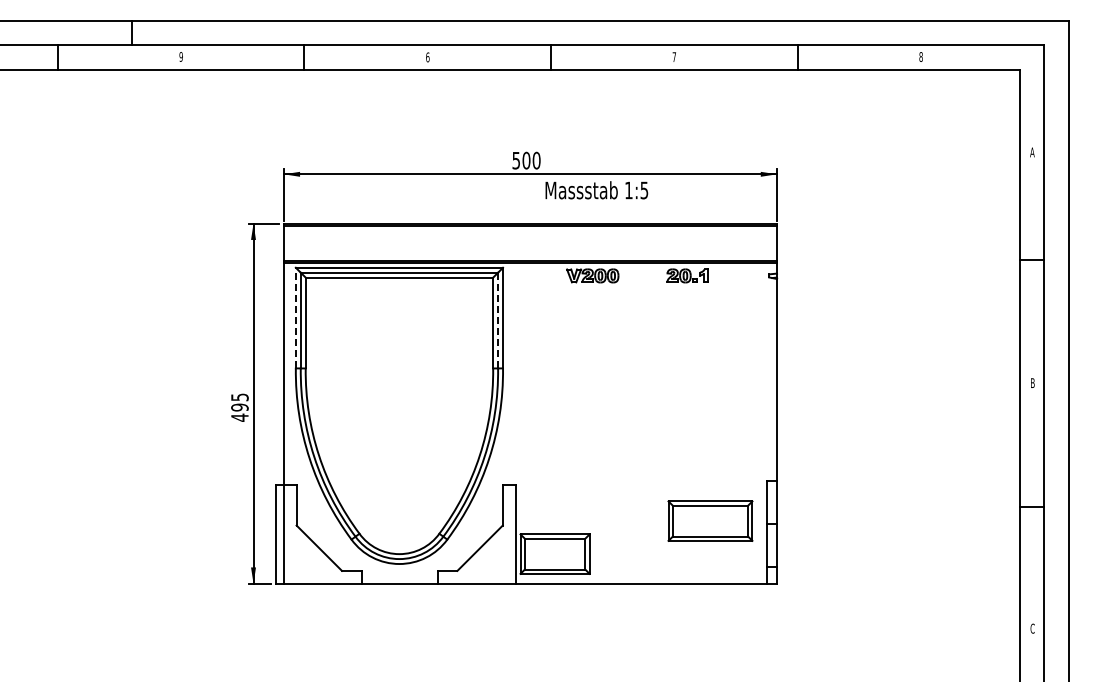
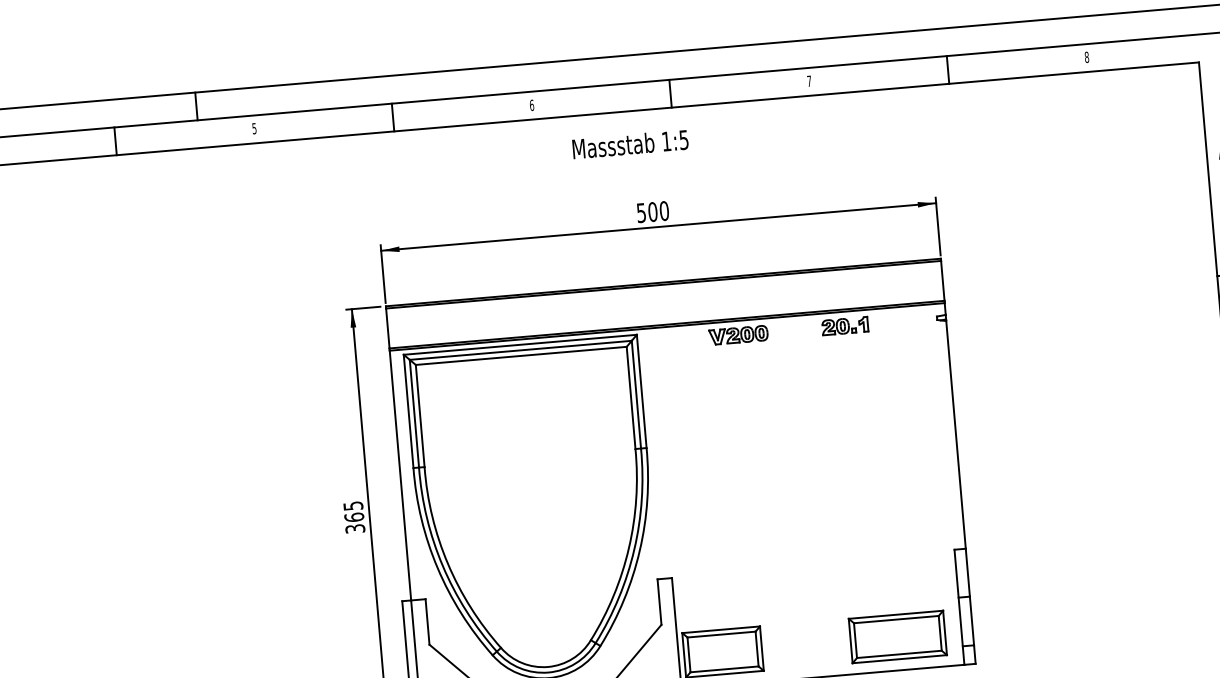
text: (180, 56) -> (253, 128), 9 -> 5
text: (596, 190) -> (630, 144), moved
line: (295, 317) -> (408, 410), dashed -> solid
line: (498, 320) -> (636, 394), dashed -> solid
text: (239, 412) -> (354, 523), 495 -> 365
part: (710, 520) -> (897, 636), moved

